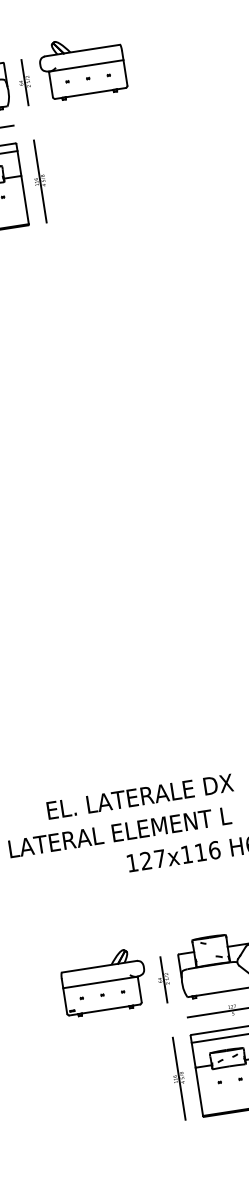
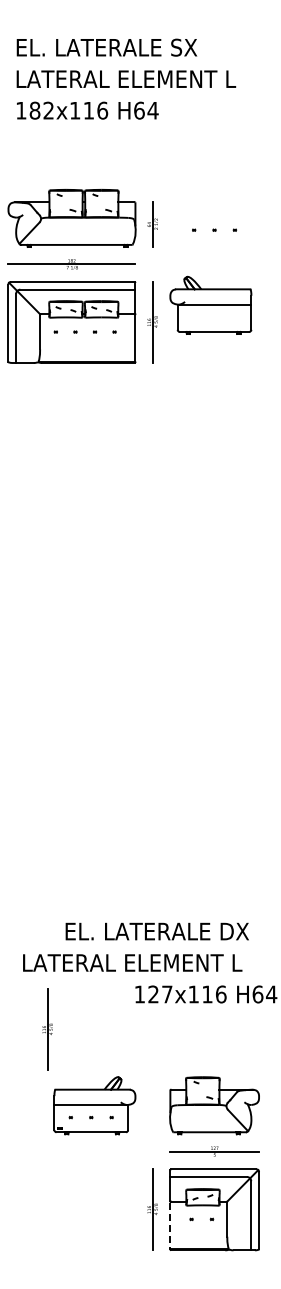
part: (82, 66) -> (210, 304), moved
part: (44, 912) -> (47, 1029), added
part: (163, 979) -> (152, 1111), removed
line: (199, 1092) -> (170, 1226), solid -> dashed

